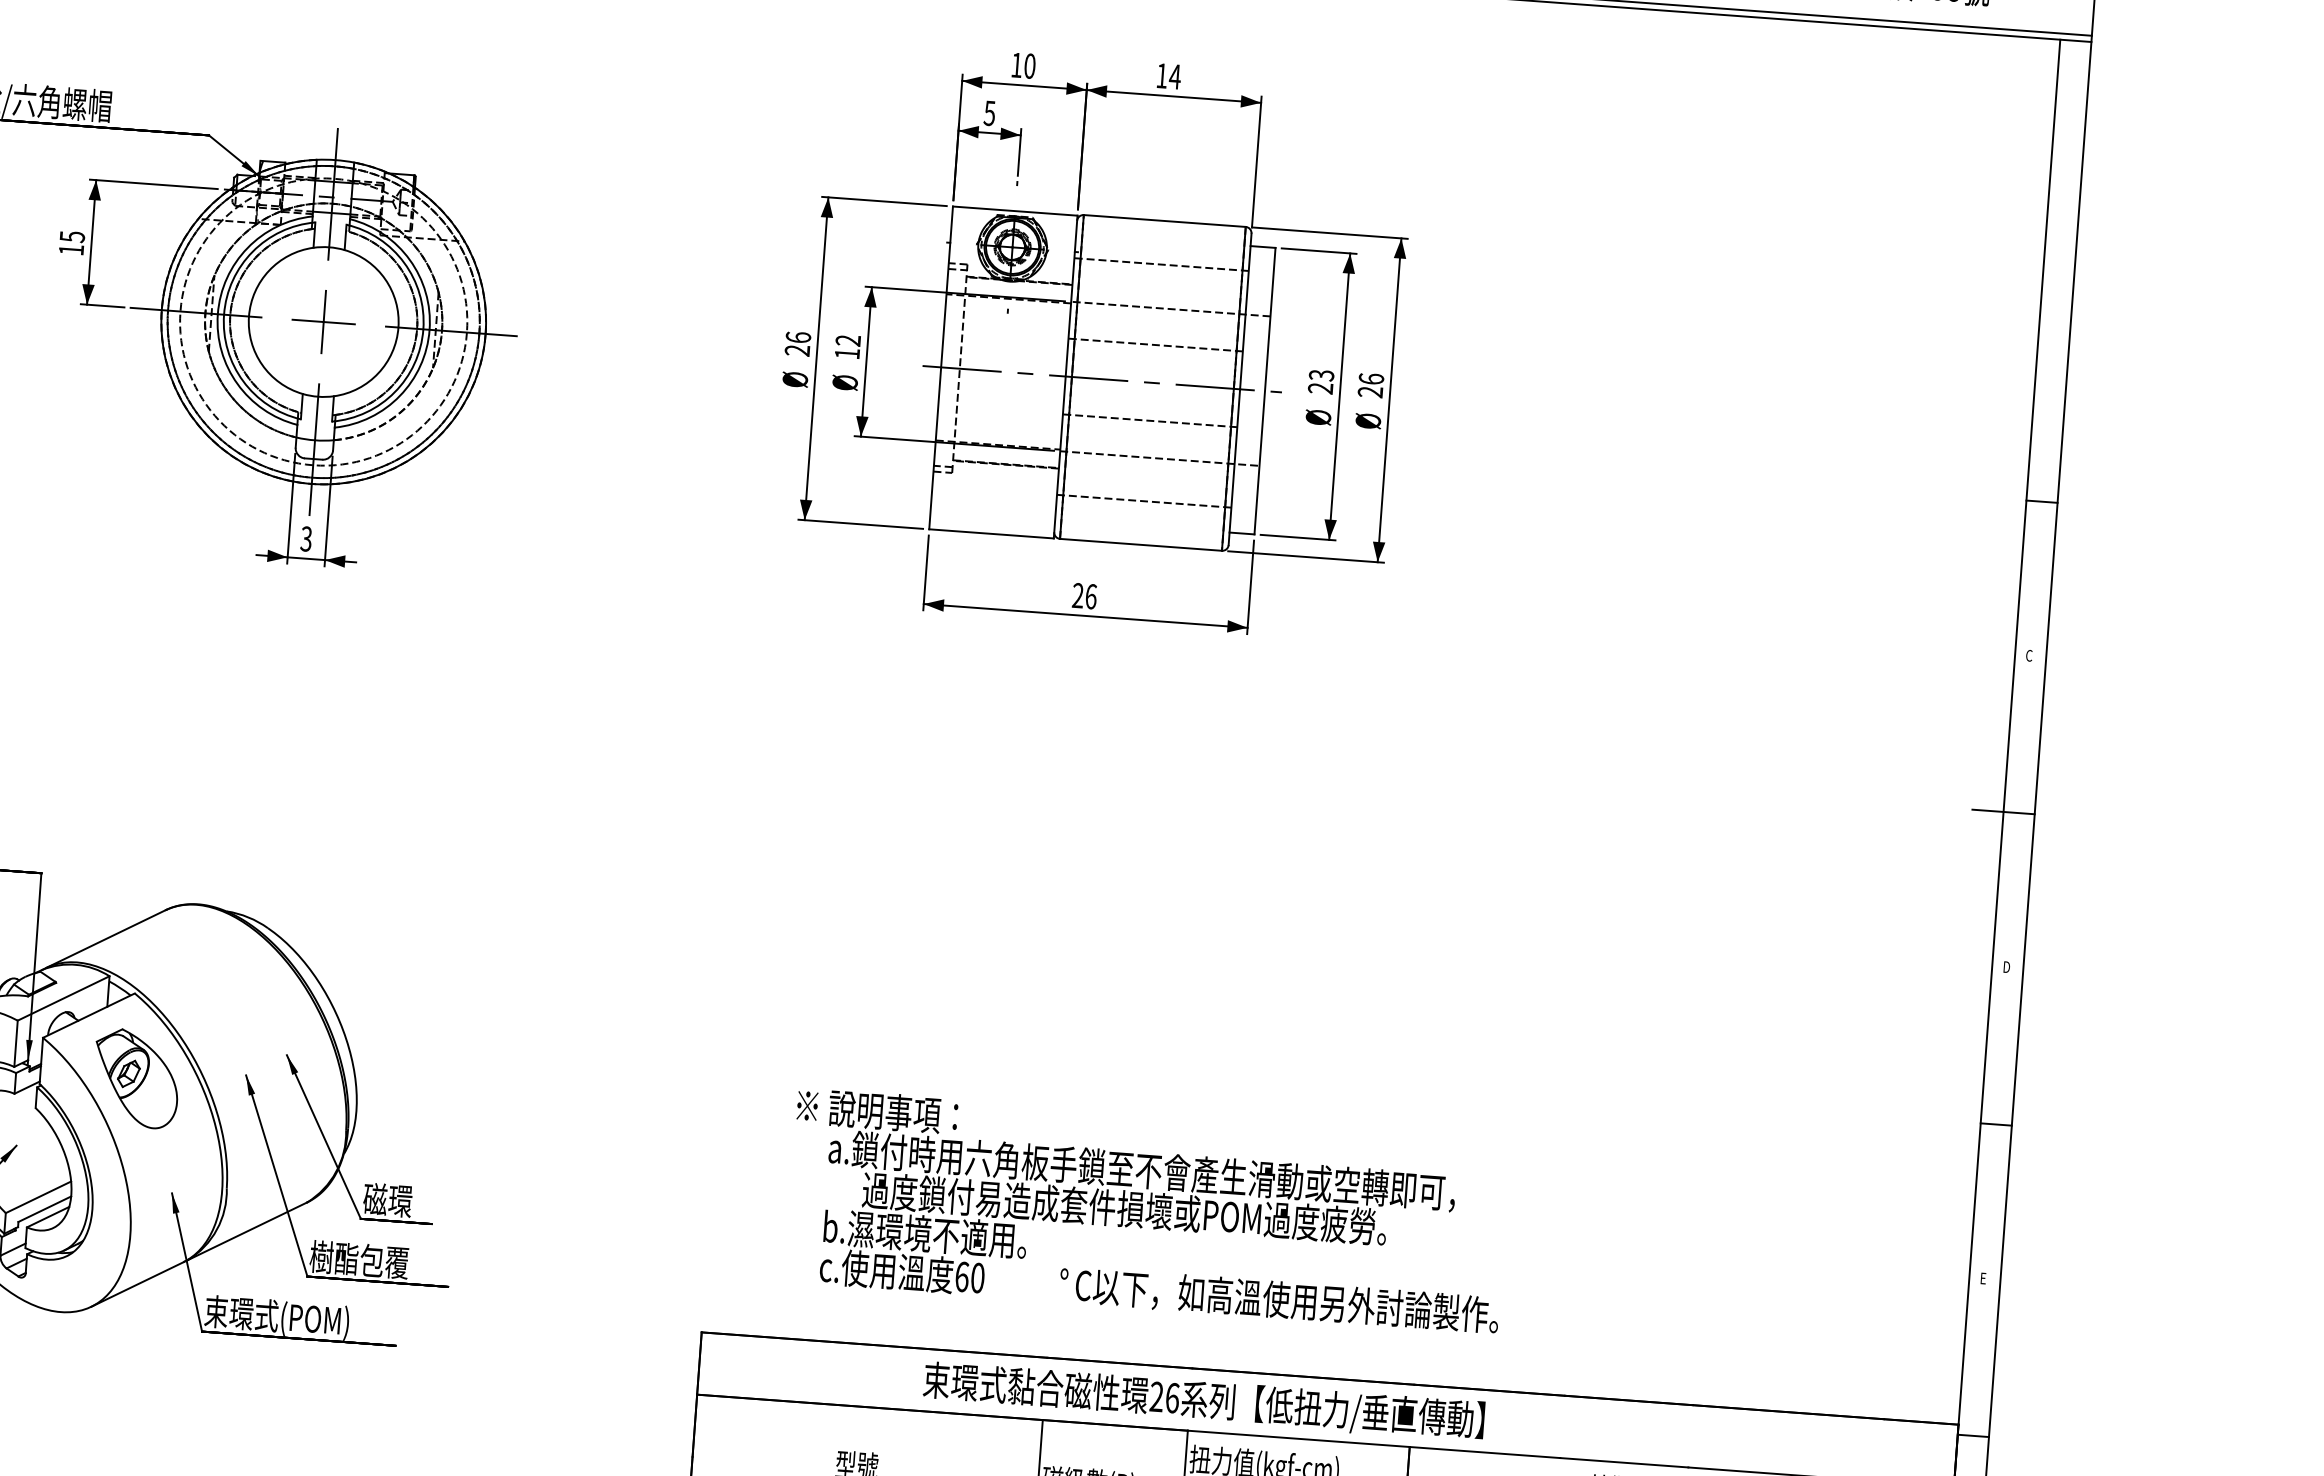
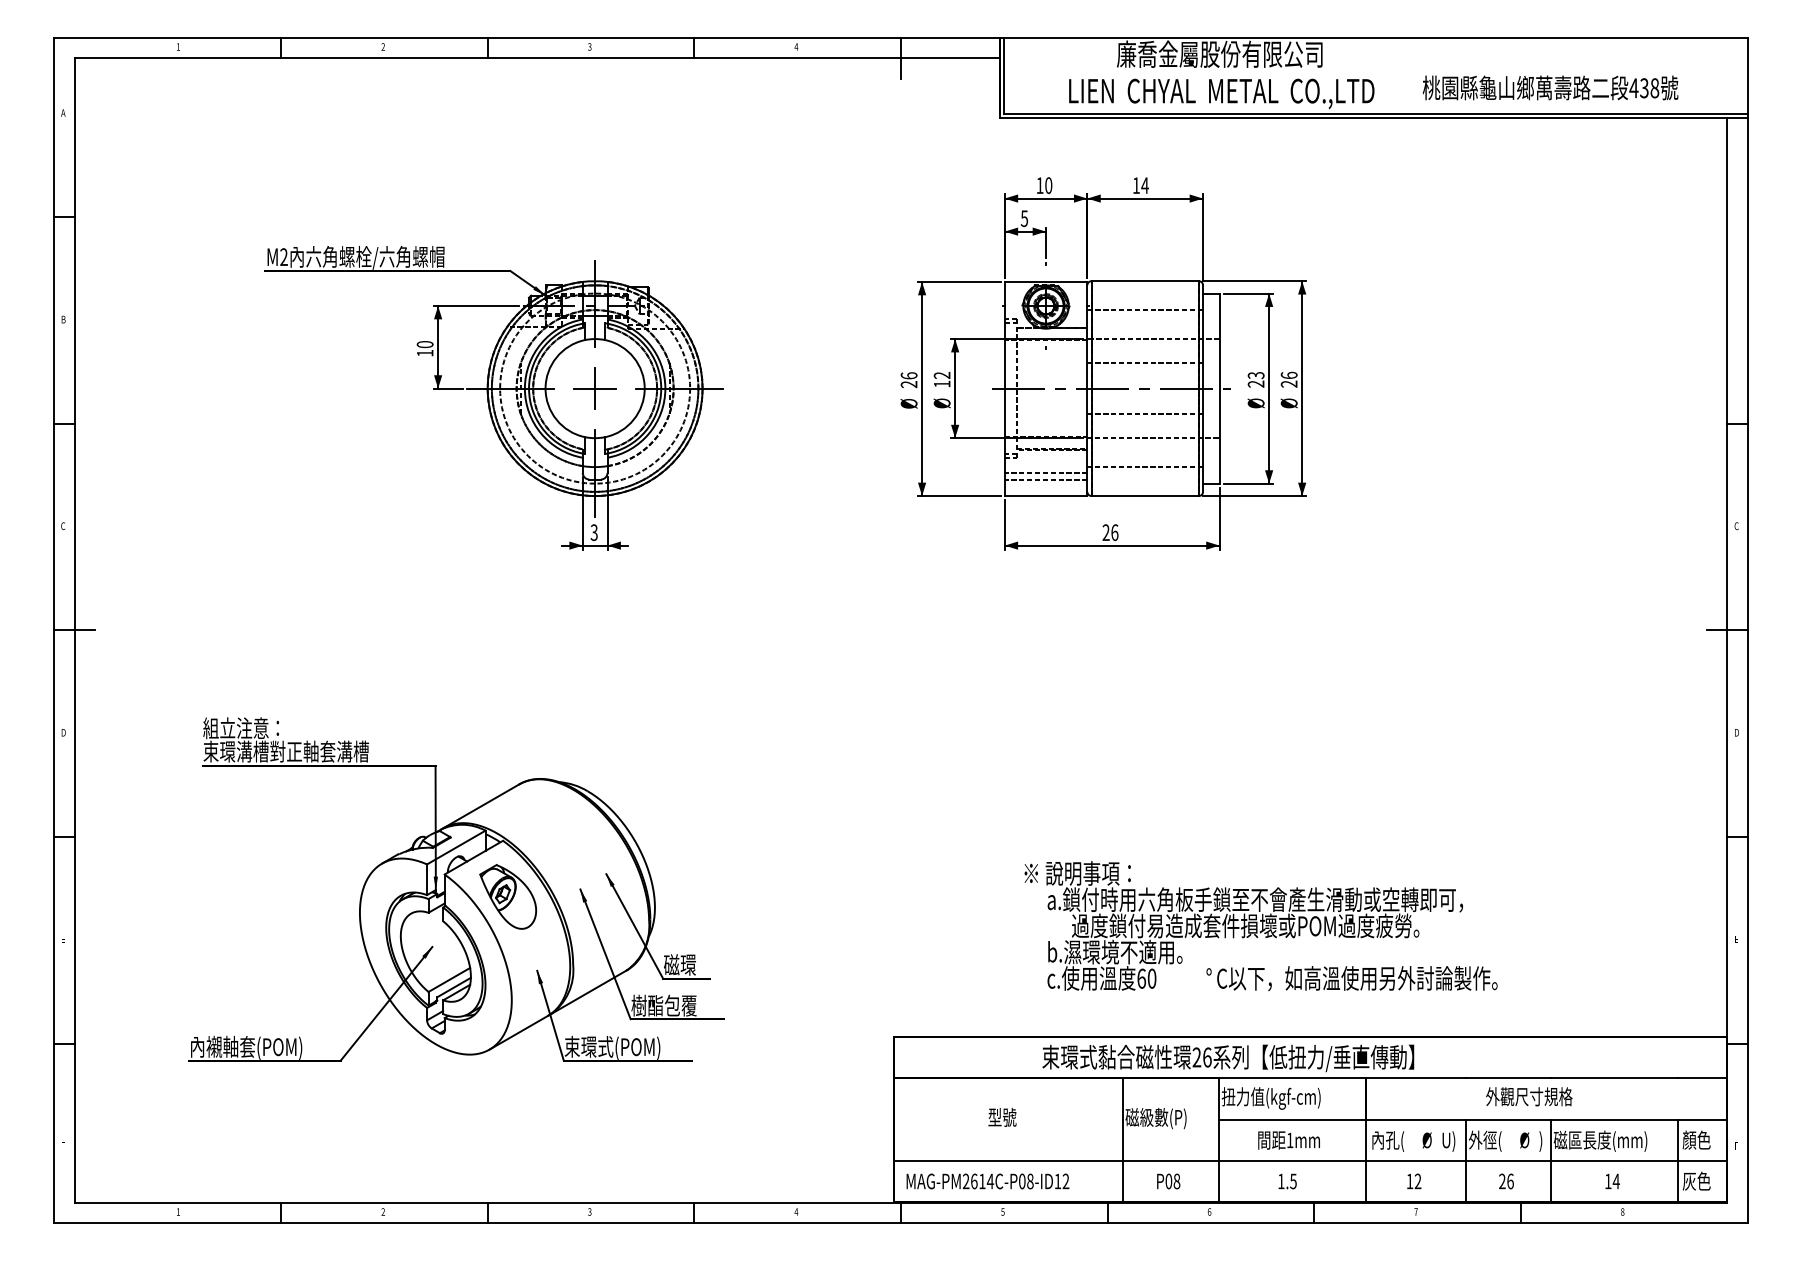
text: (71, 236) -> (424, 344), 15 -> 10
line: (993, 498) -> (1045, 472), added
line: (992, 508) -> (1045, 479), added
text: (1147, 1211) -> (1260, 926), moved

